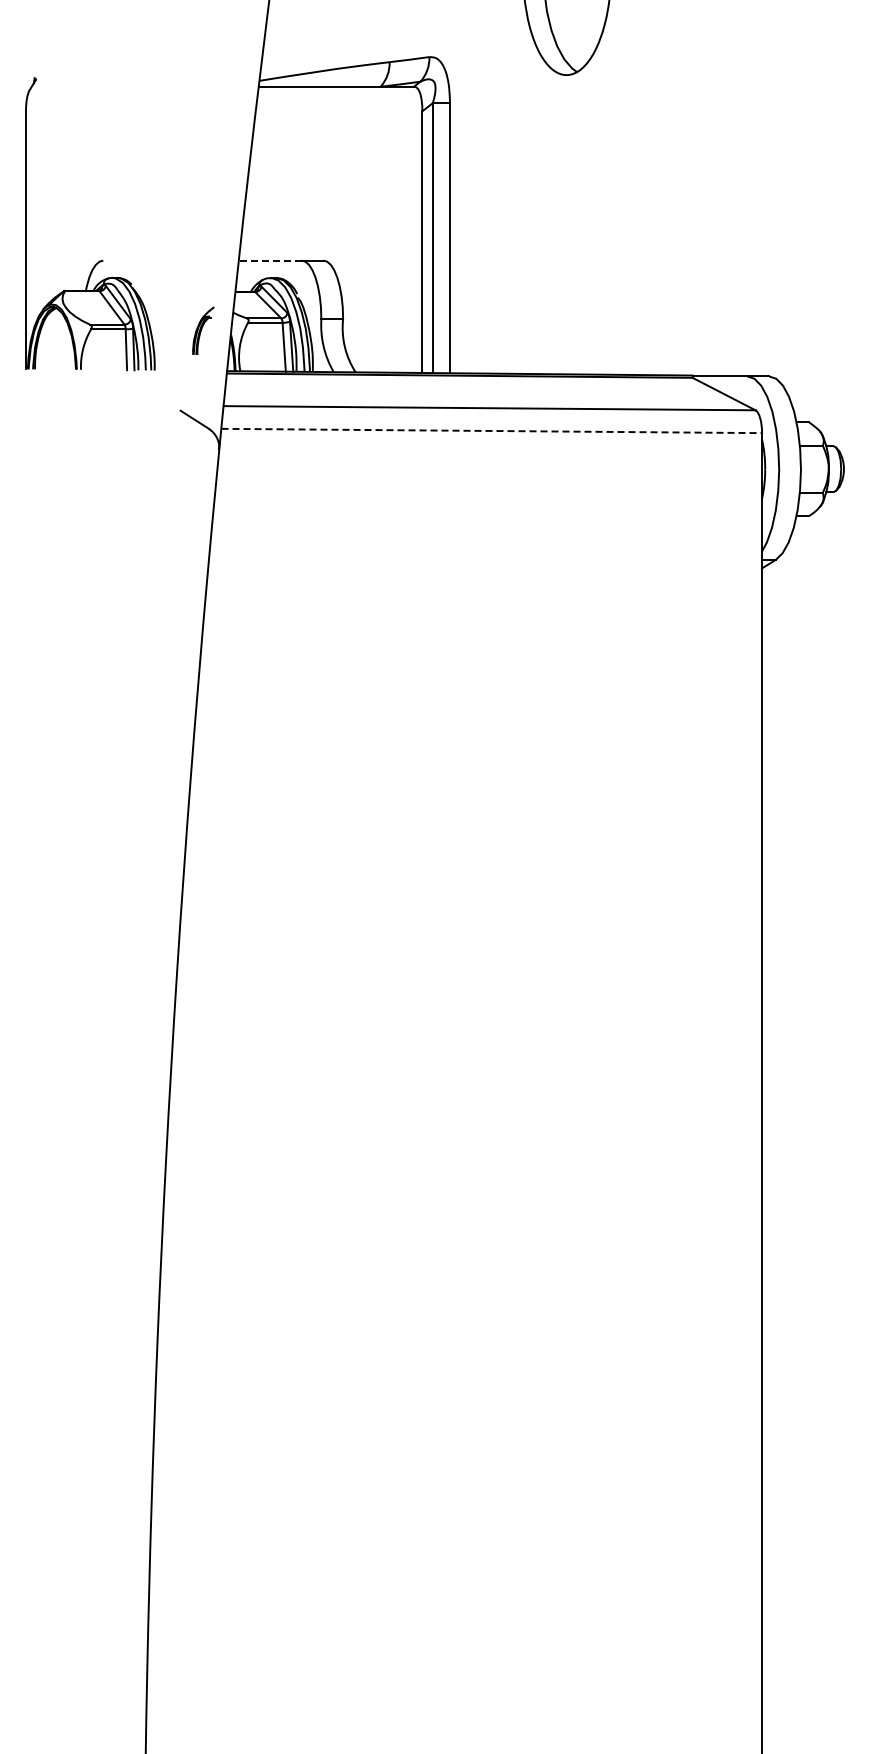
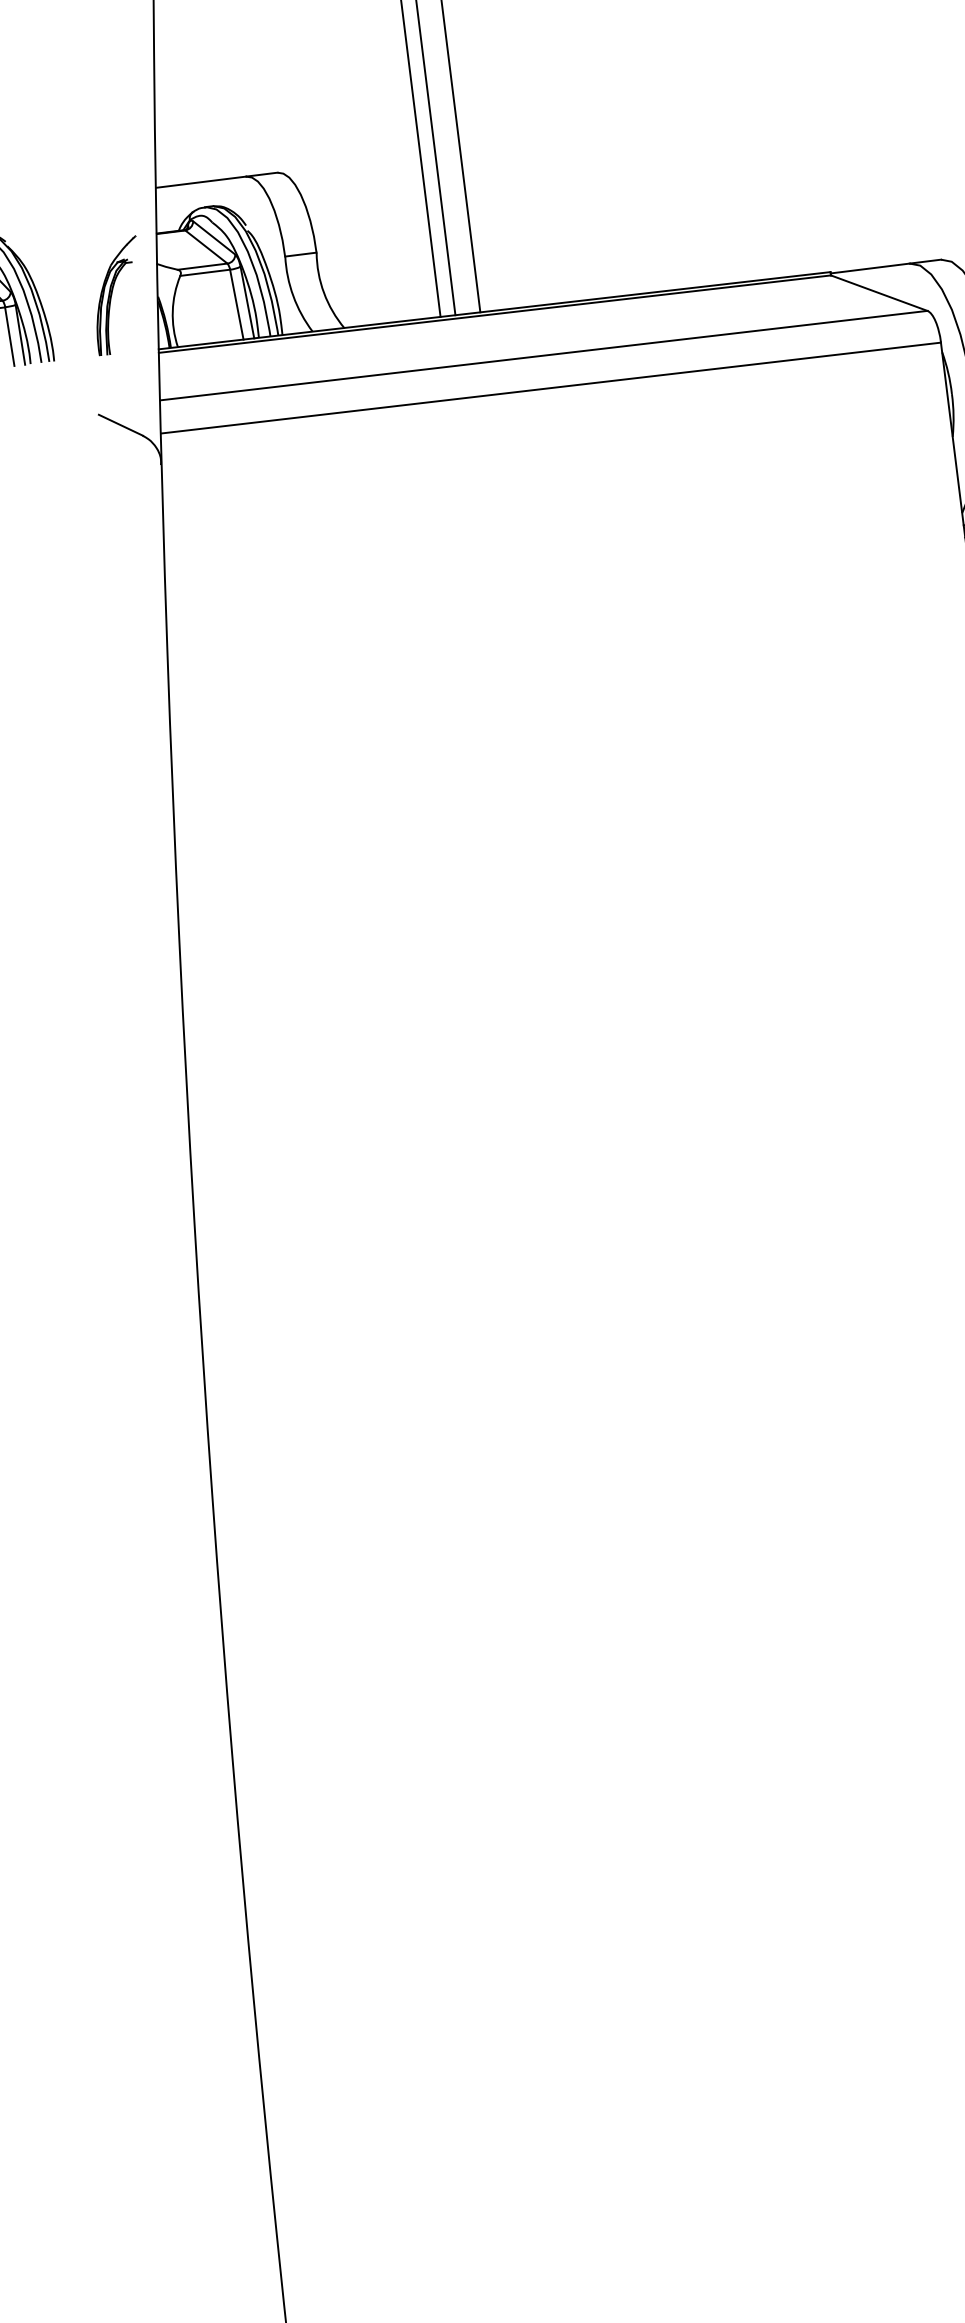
line: (269, 260) -> (200, 182), dashed -> solid
part: (203, 330) -> (117, 294), size x1.67
line: (492, 431) -> (552, 388), dashed -> solid

